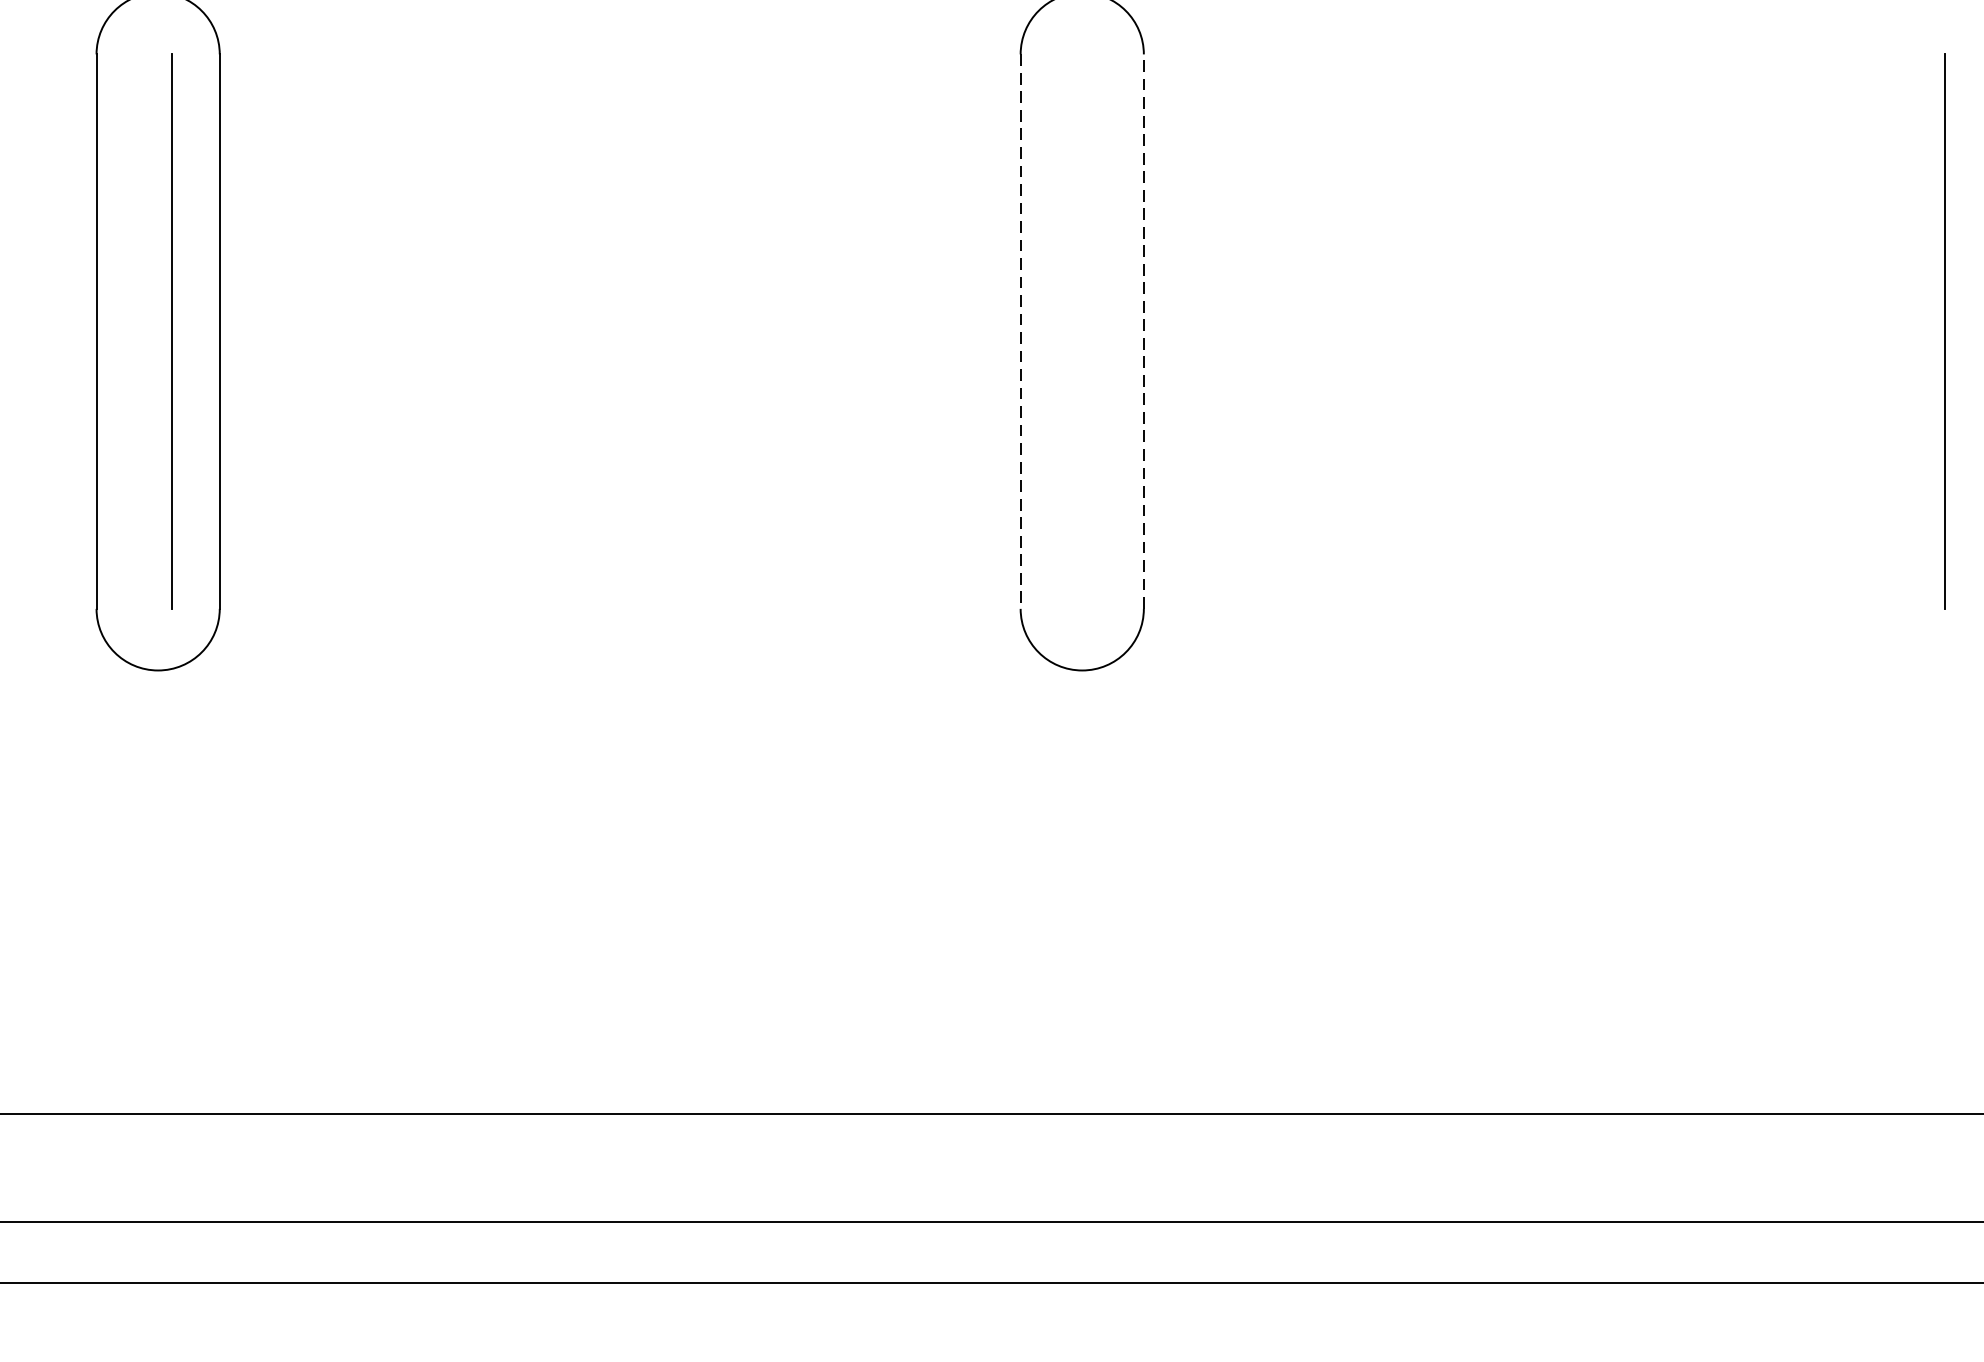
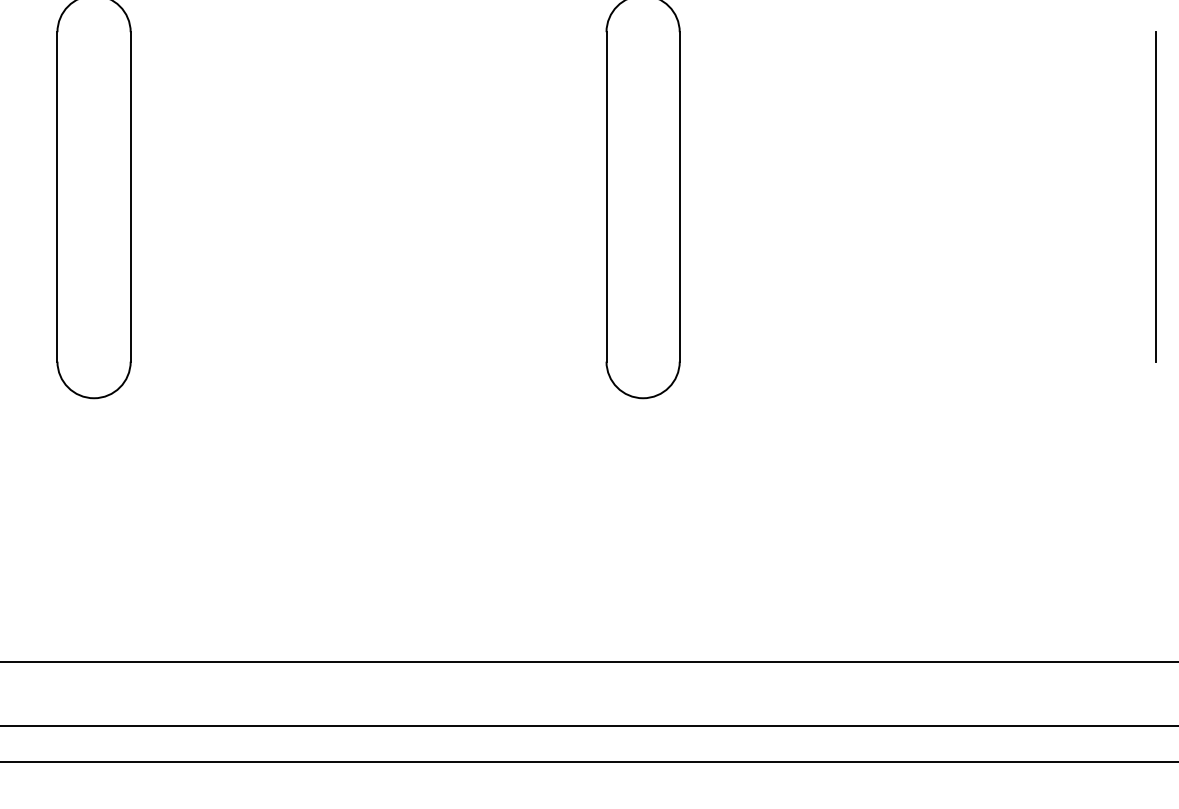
line: (172, 330) -> (102, 196), removed
line: (1020, 330) -> (606, 196), dashed -> solid
line: (1143, 330) -> (679, 196), dashed -> solid

